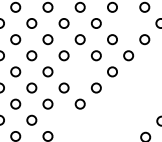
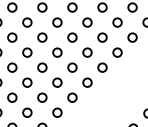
circle: (128, 23) -> (117, 22), added
circle: (79, 71) -> (71, 67), added
circle: (63, 119) -> (56, 112), added

